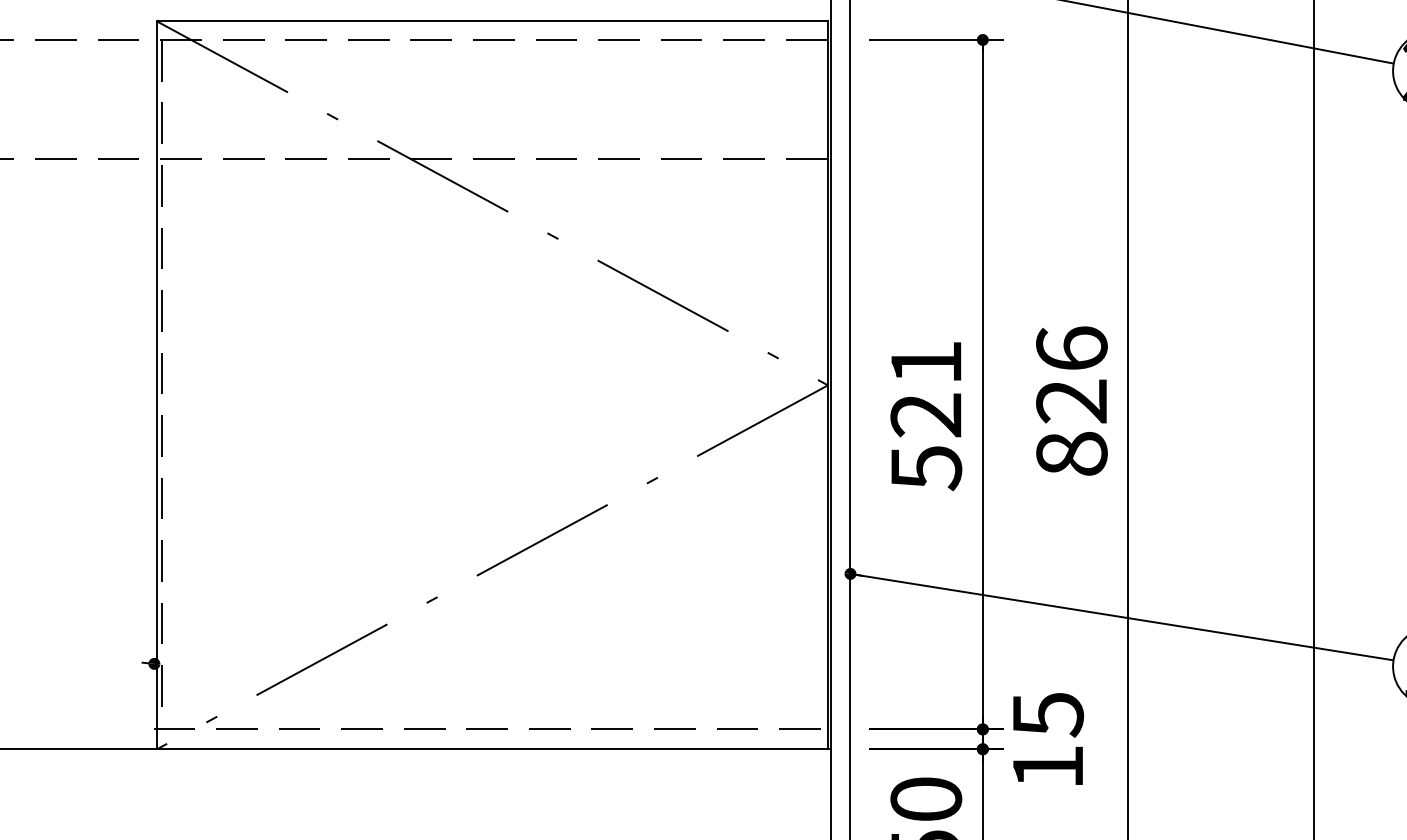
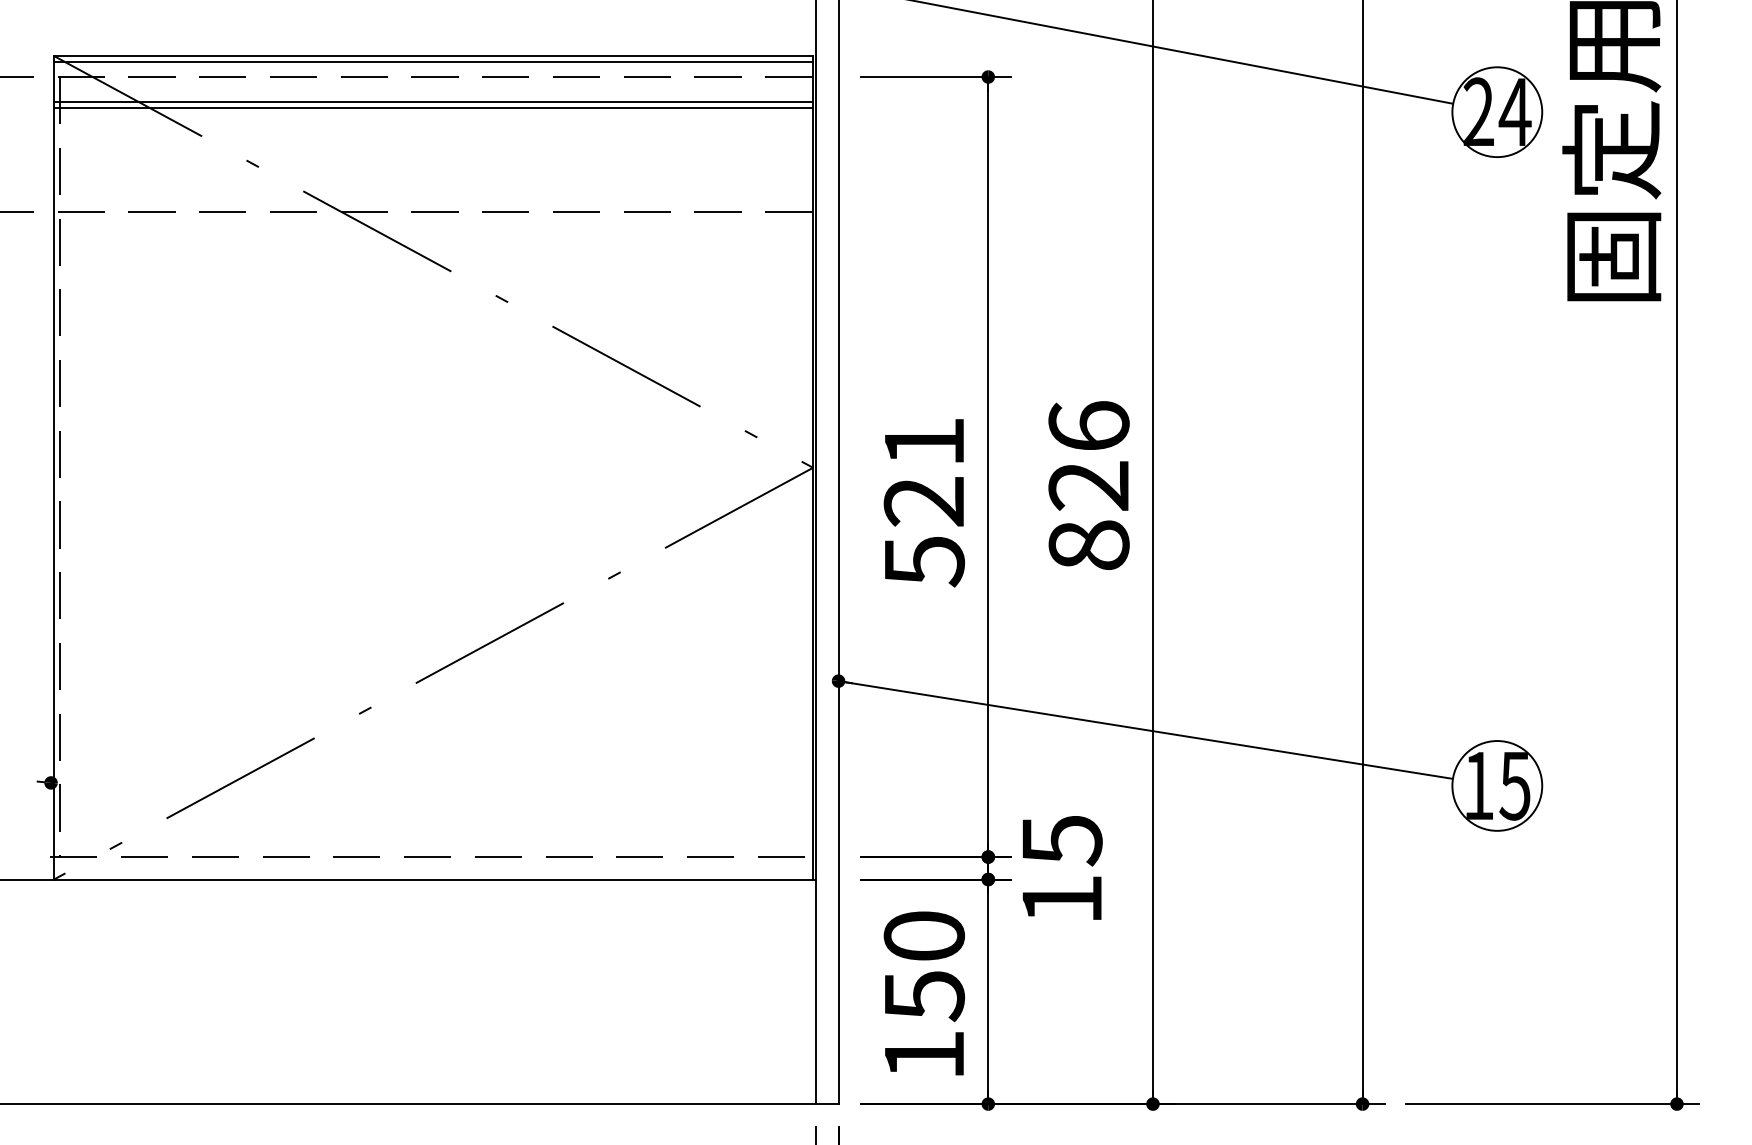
line: (492, 27) -> (433, 62), added
line: (492, 62) -> (433, 102), added
line: (492, 67) -> (433, 108), added

